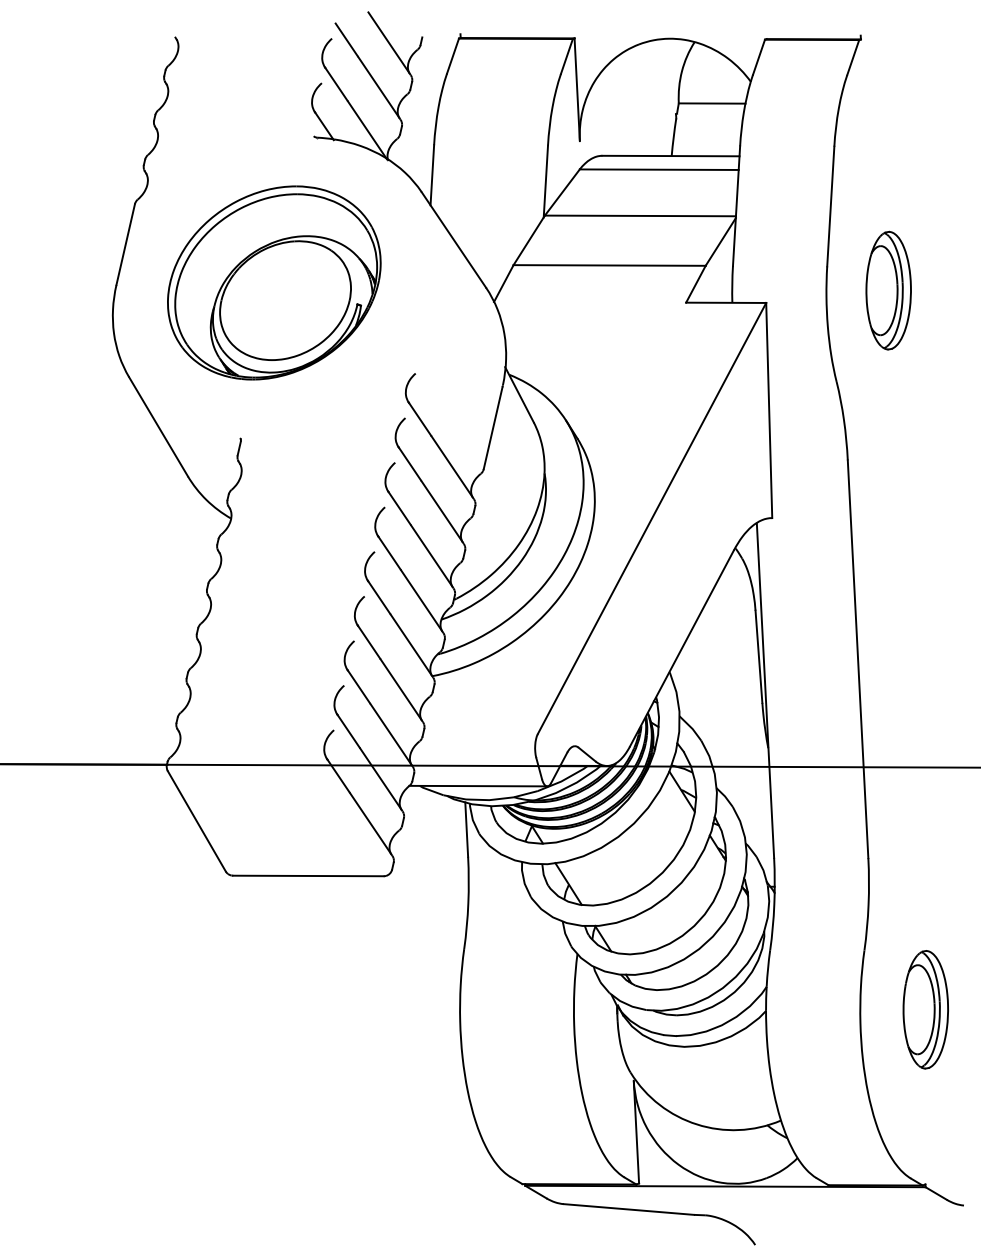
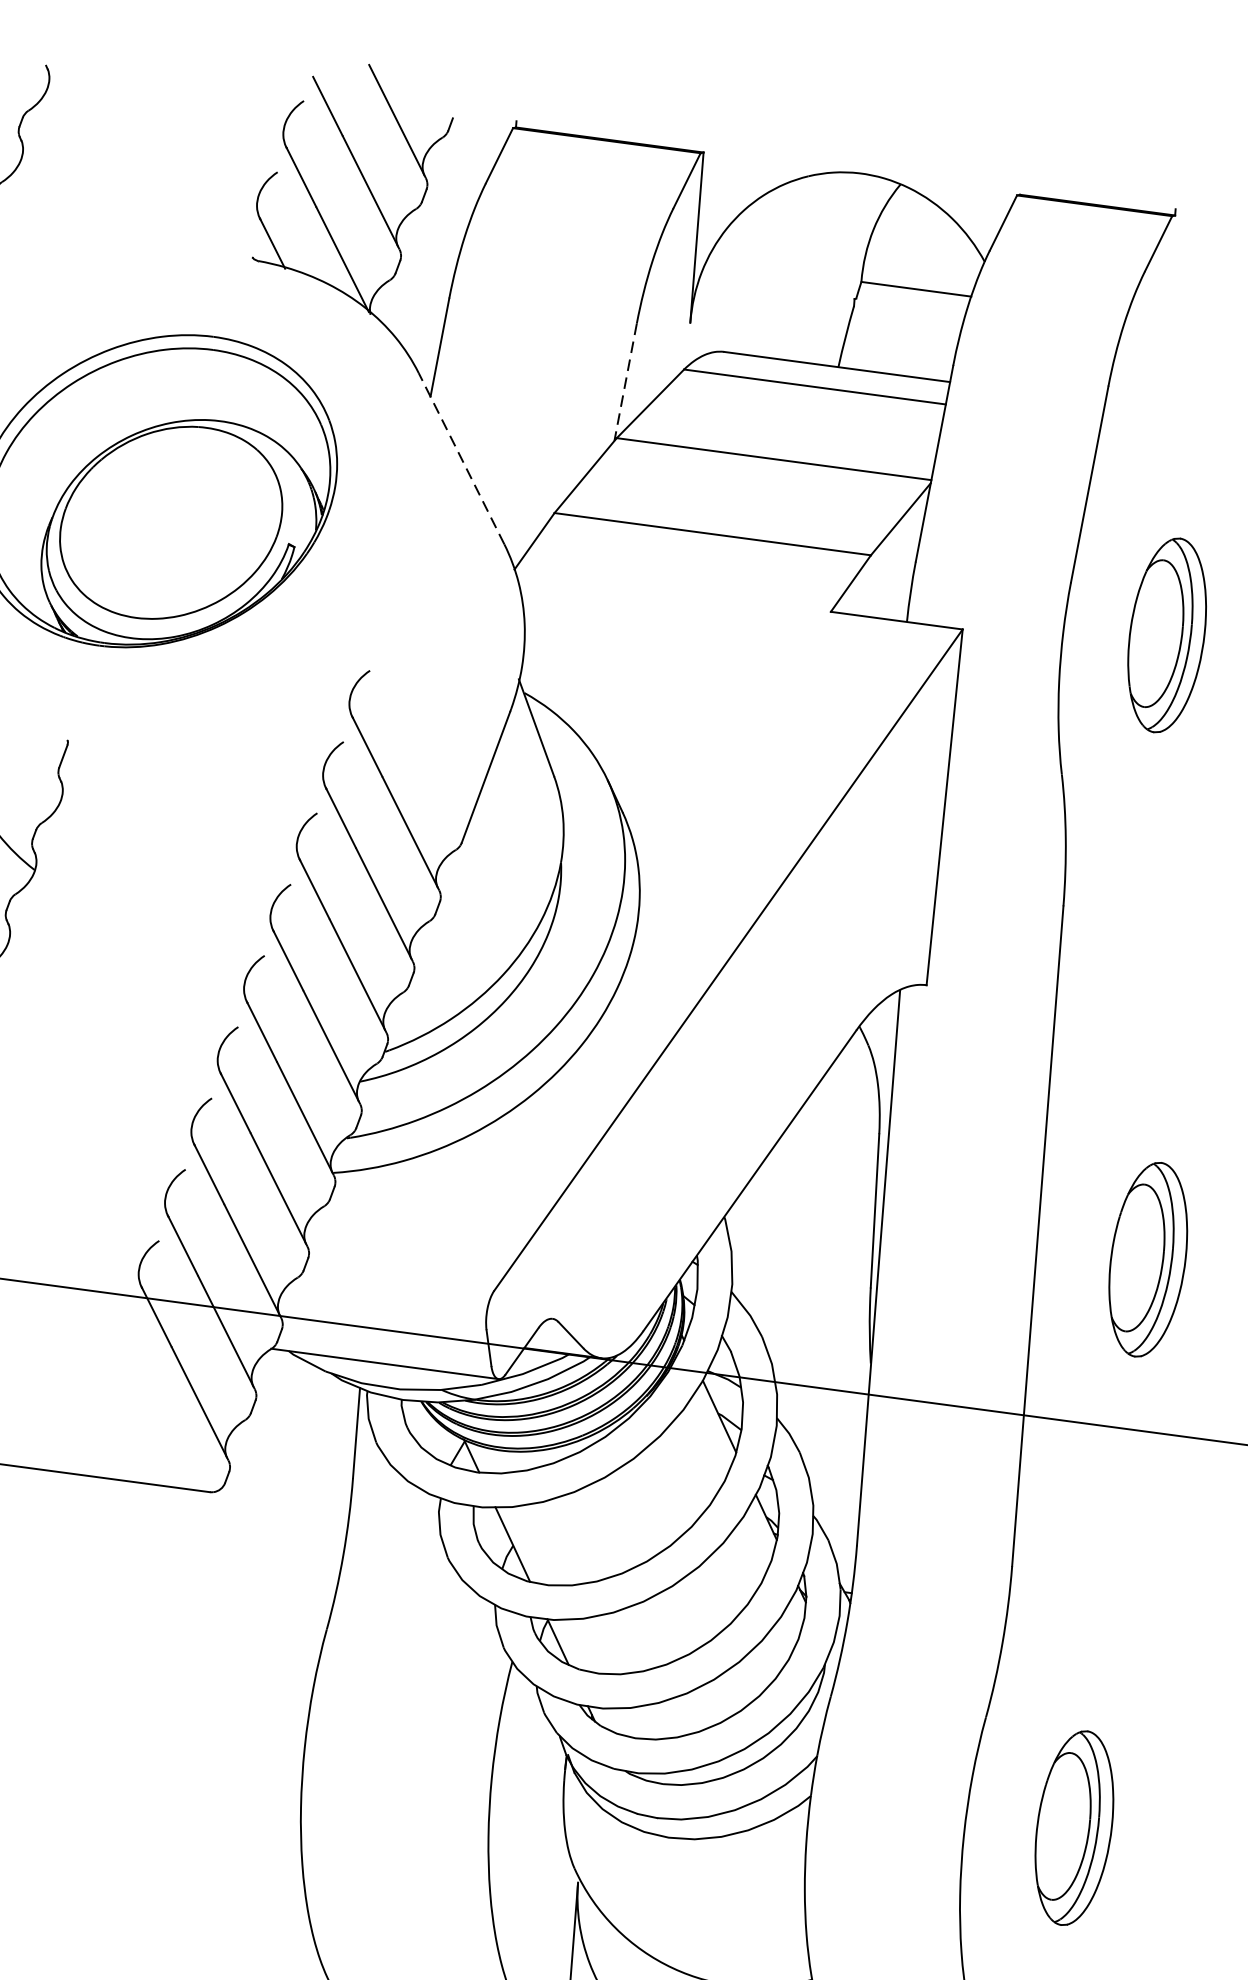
line: (545, 181) -> (625, 382), solid -> dashed
line: (453, 239) -> (461, 457), solid -> dashed
part: (925, 664) -> (1147, 1259), added

